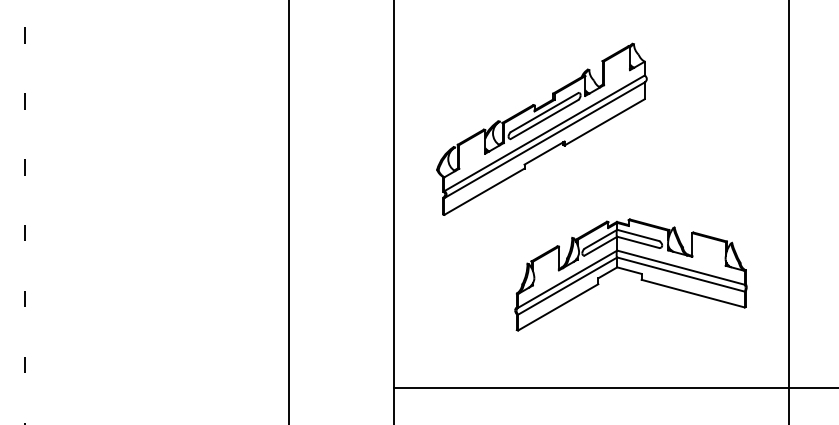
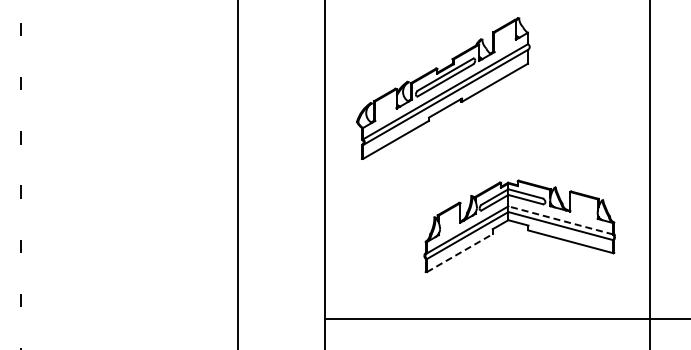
part: (542, 129) -> (443, 88), moved
line: (680, 267) -> (560, 220), solid -> dashed
line: (559, 306) -> (460, 252), solid -> dashed

